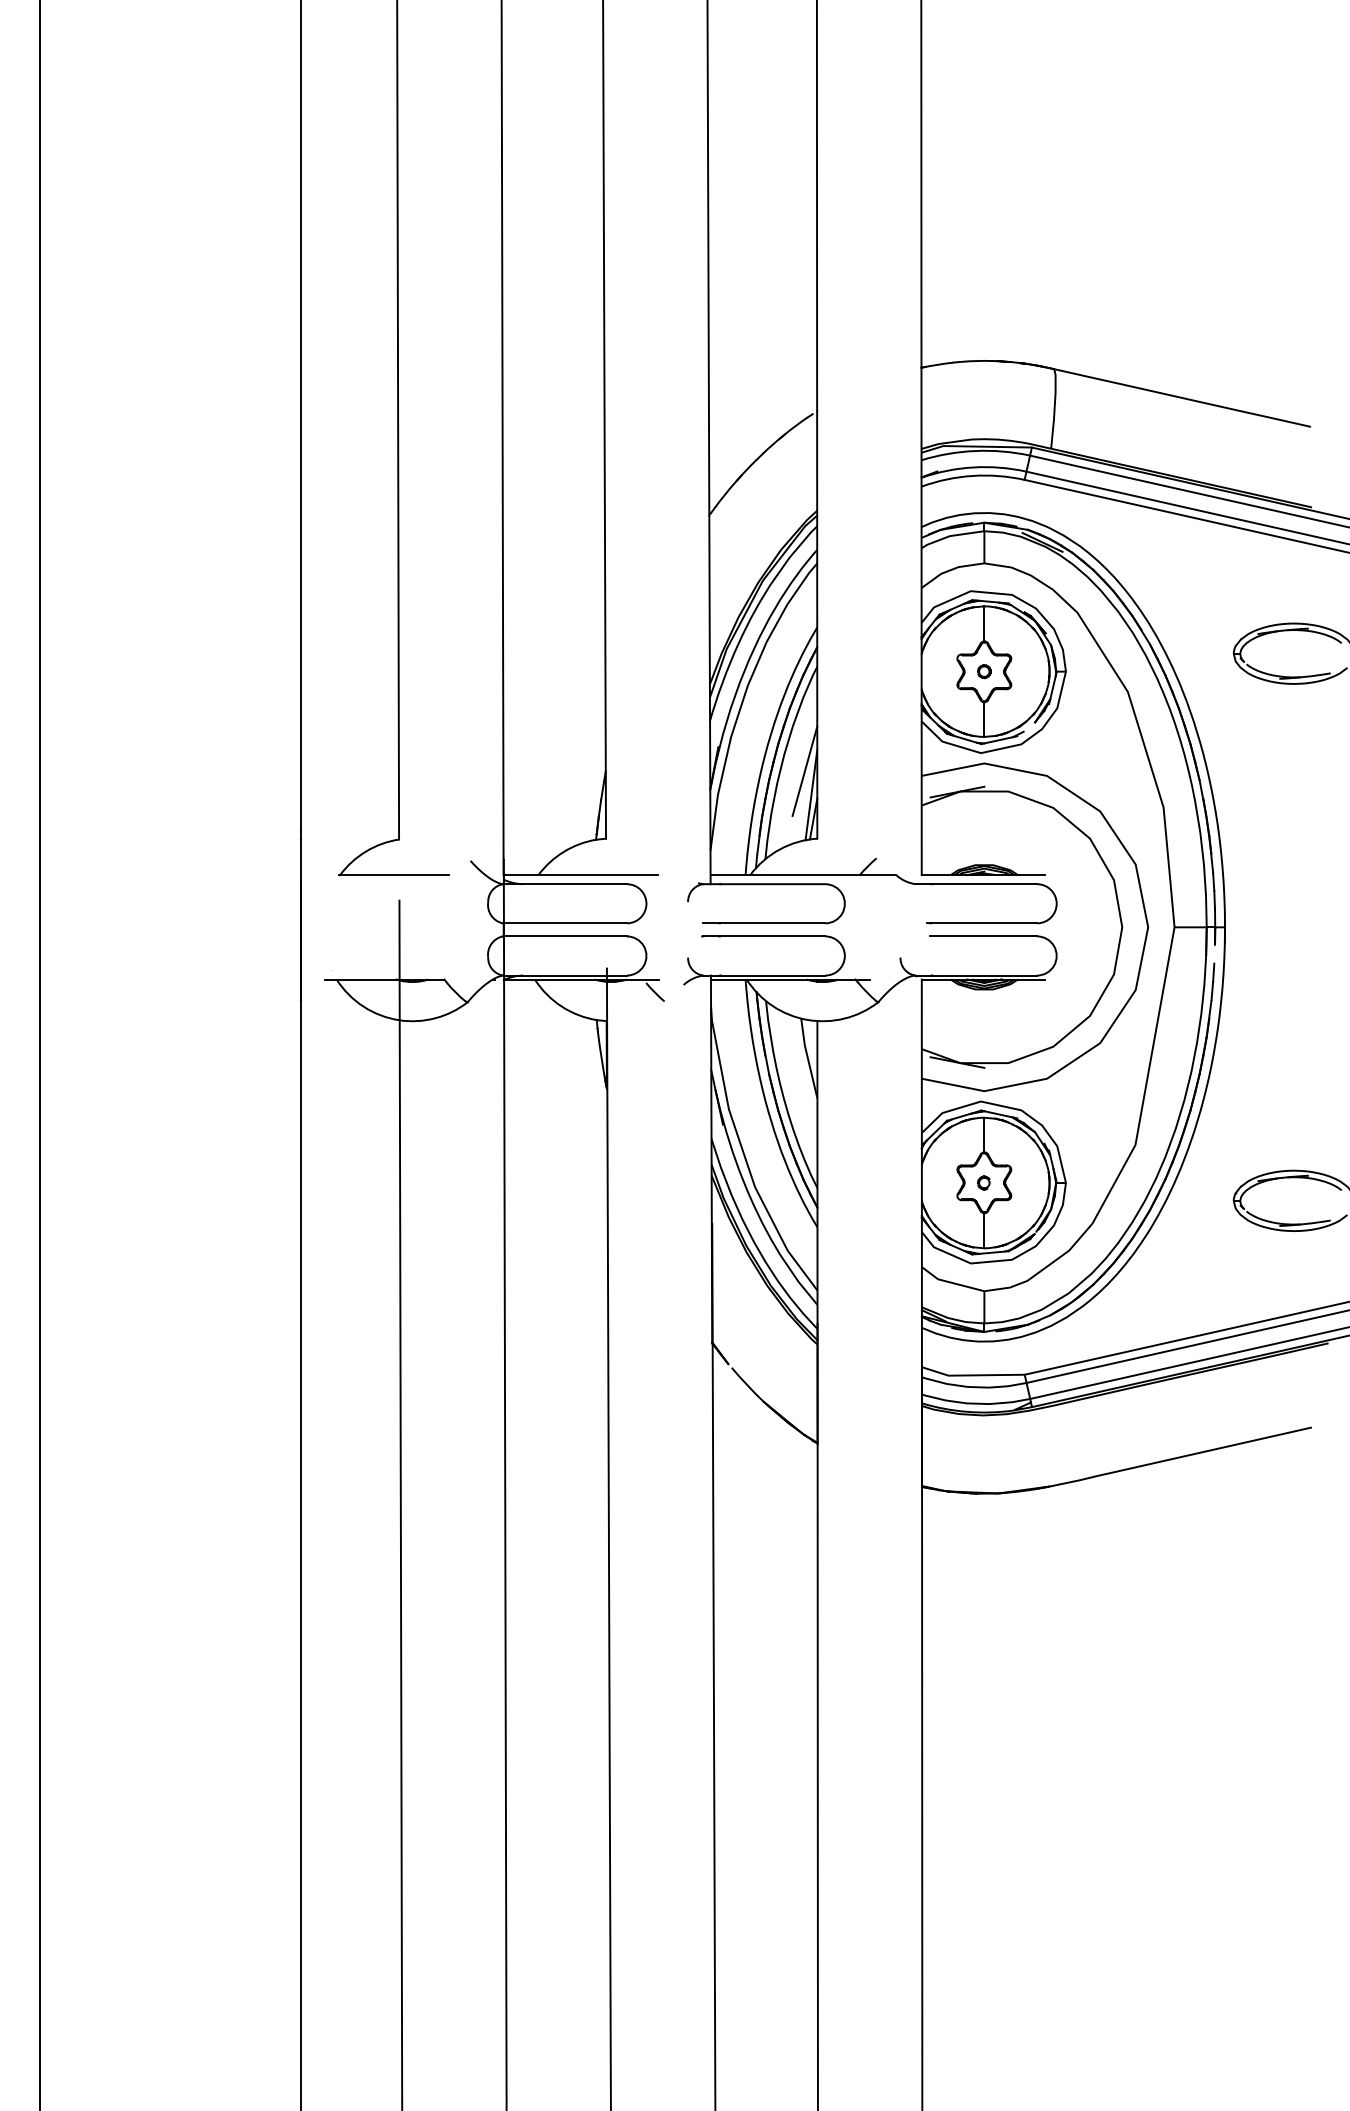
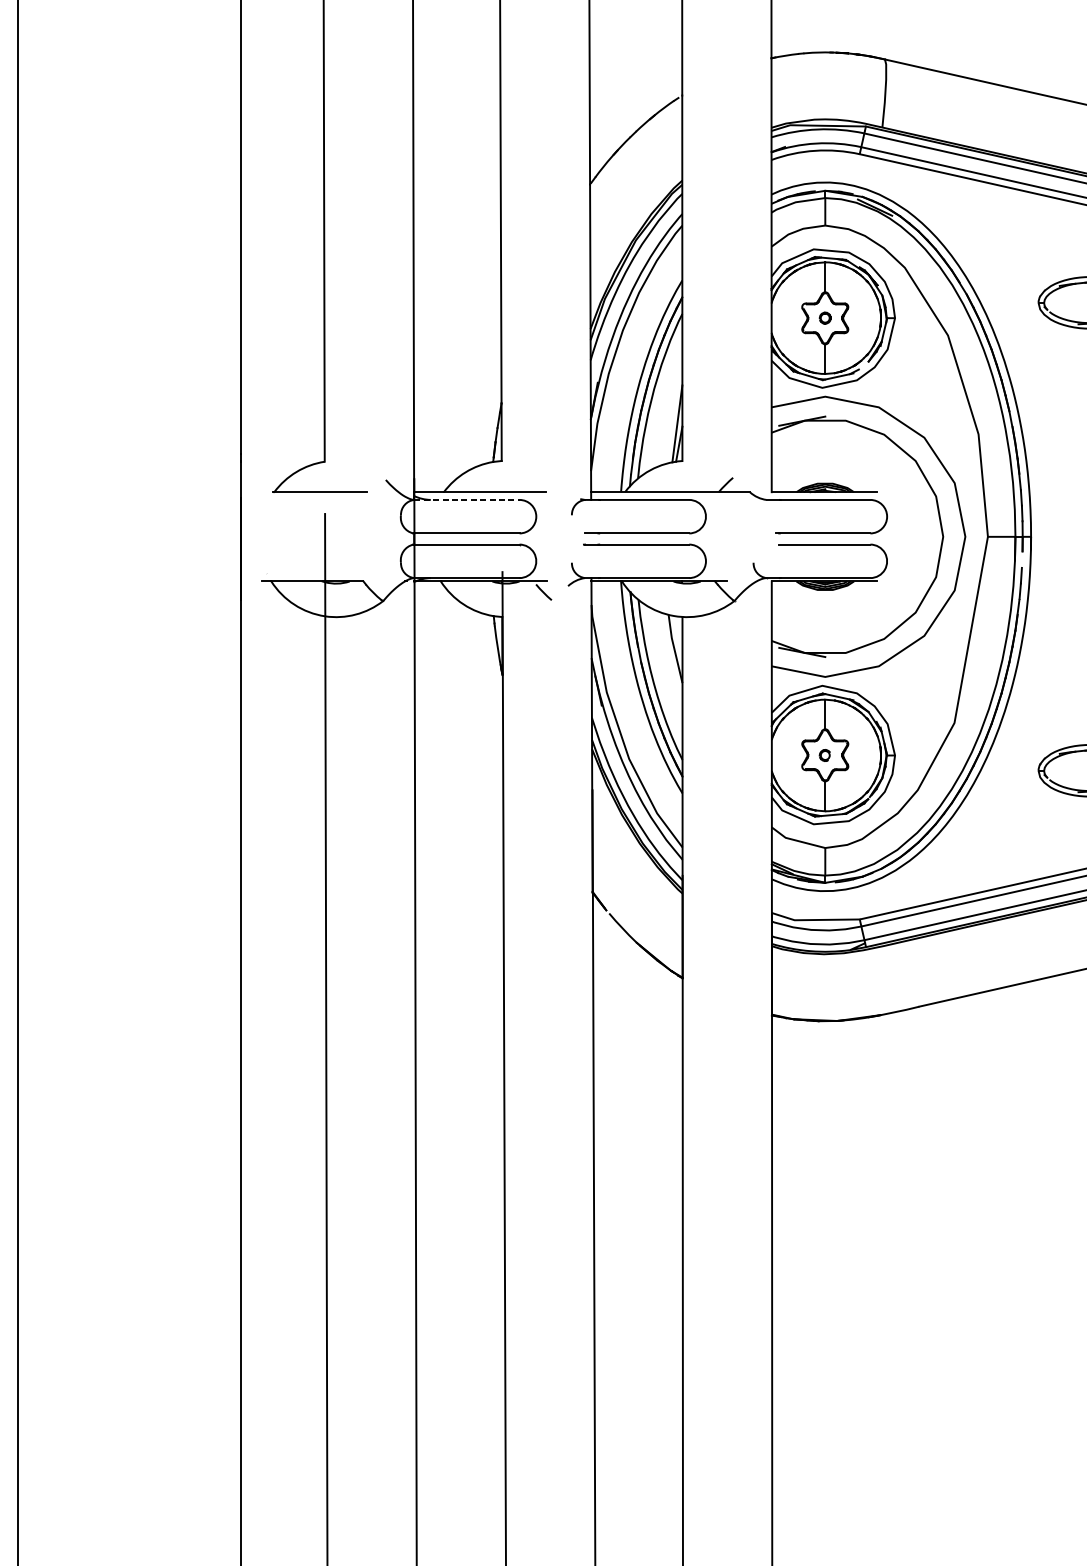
line: (804, 771) -> (671, 403), removed
line: (565, 884) -> (467, 500), solid -> dashed

